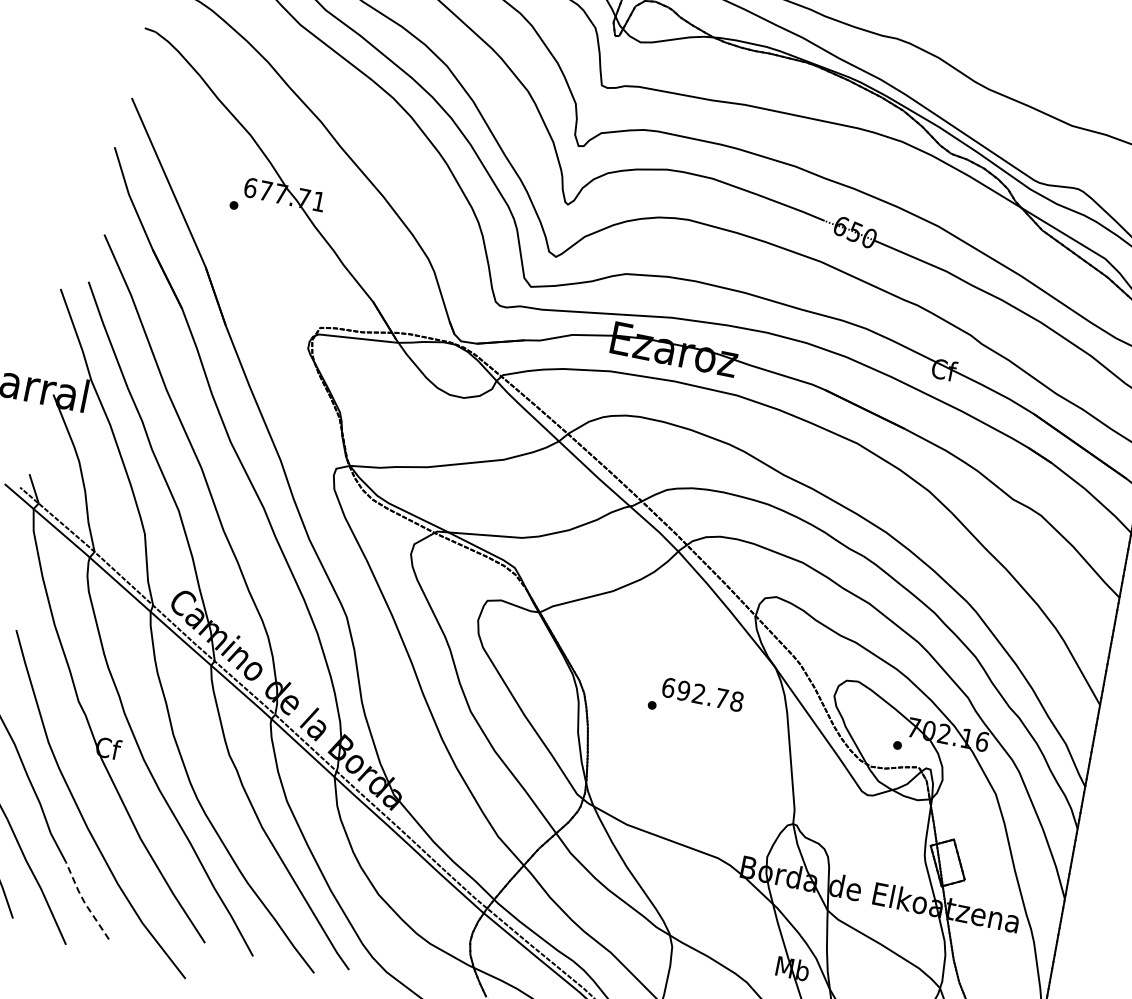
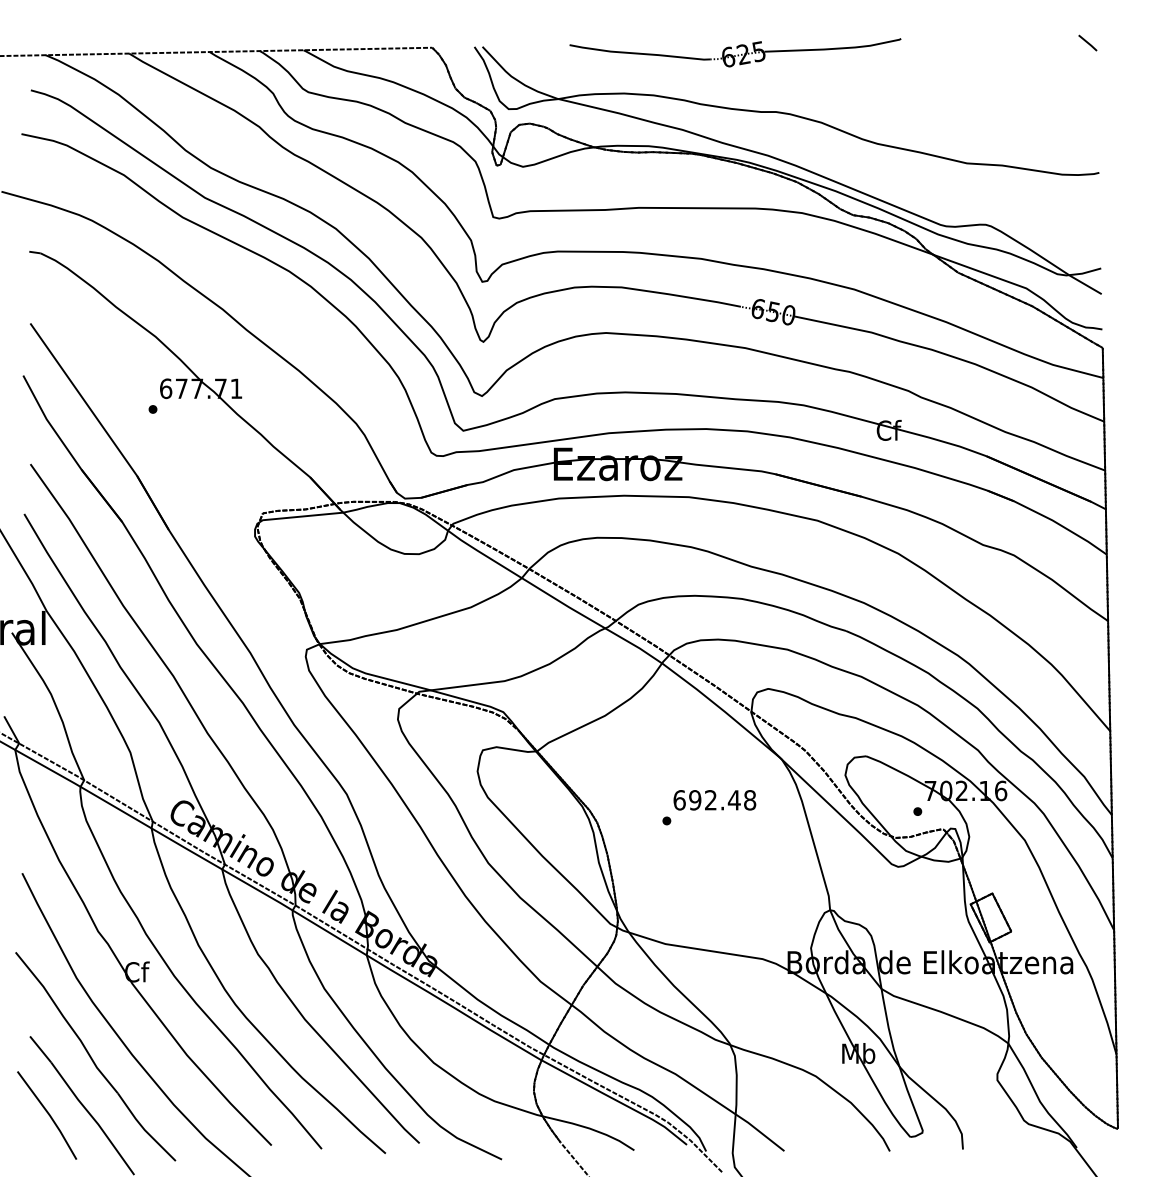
text: (720, 698) -> (733, 800), 692.78 -> 692.48
line: (84, 901) -> (143, 1128), dashed -> solid

